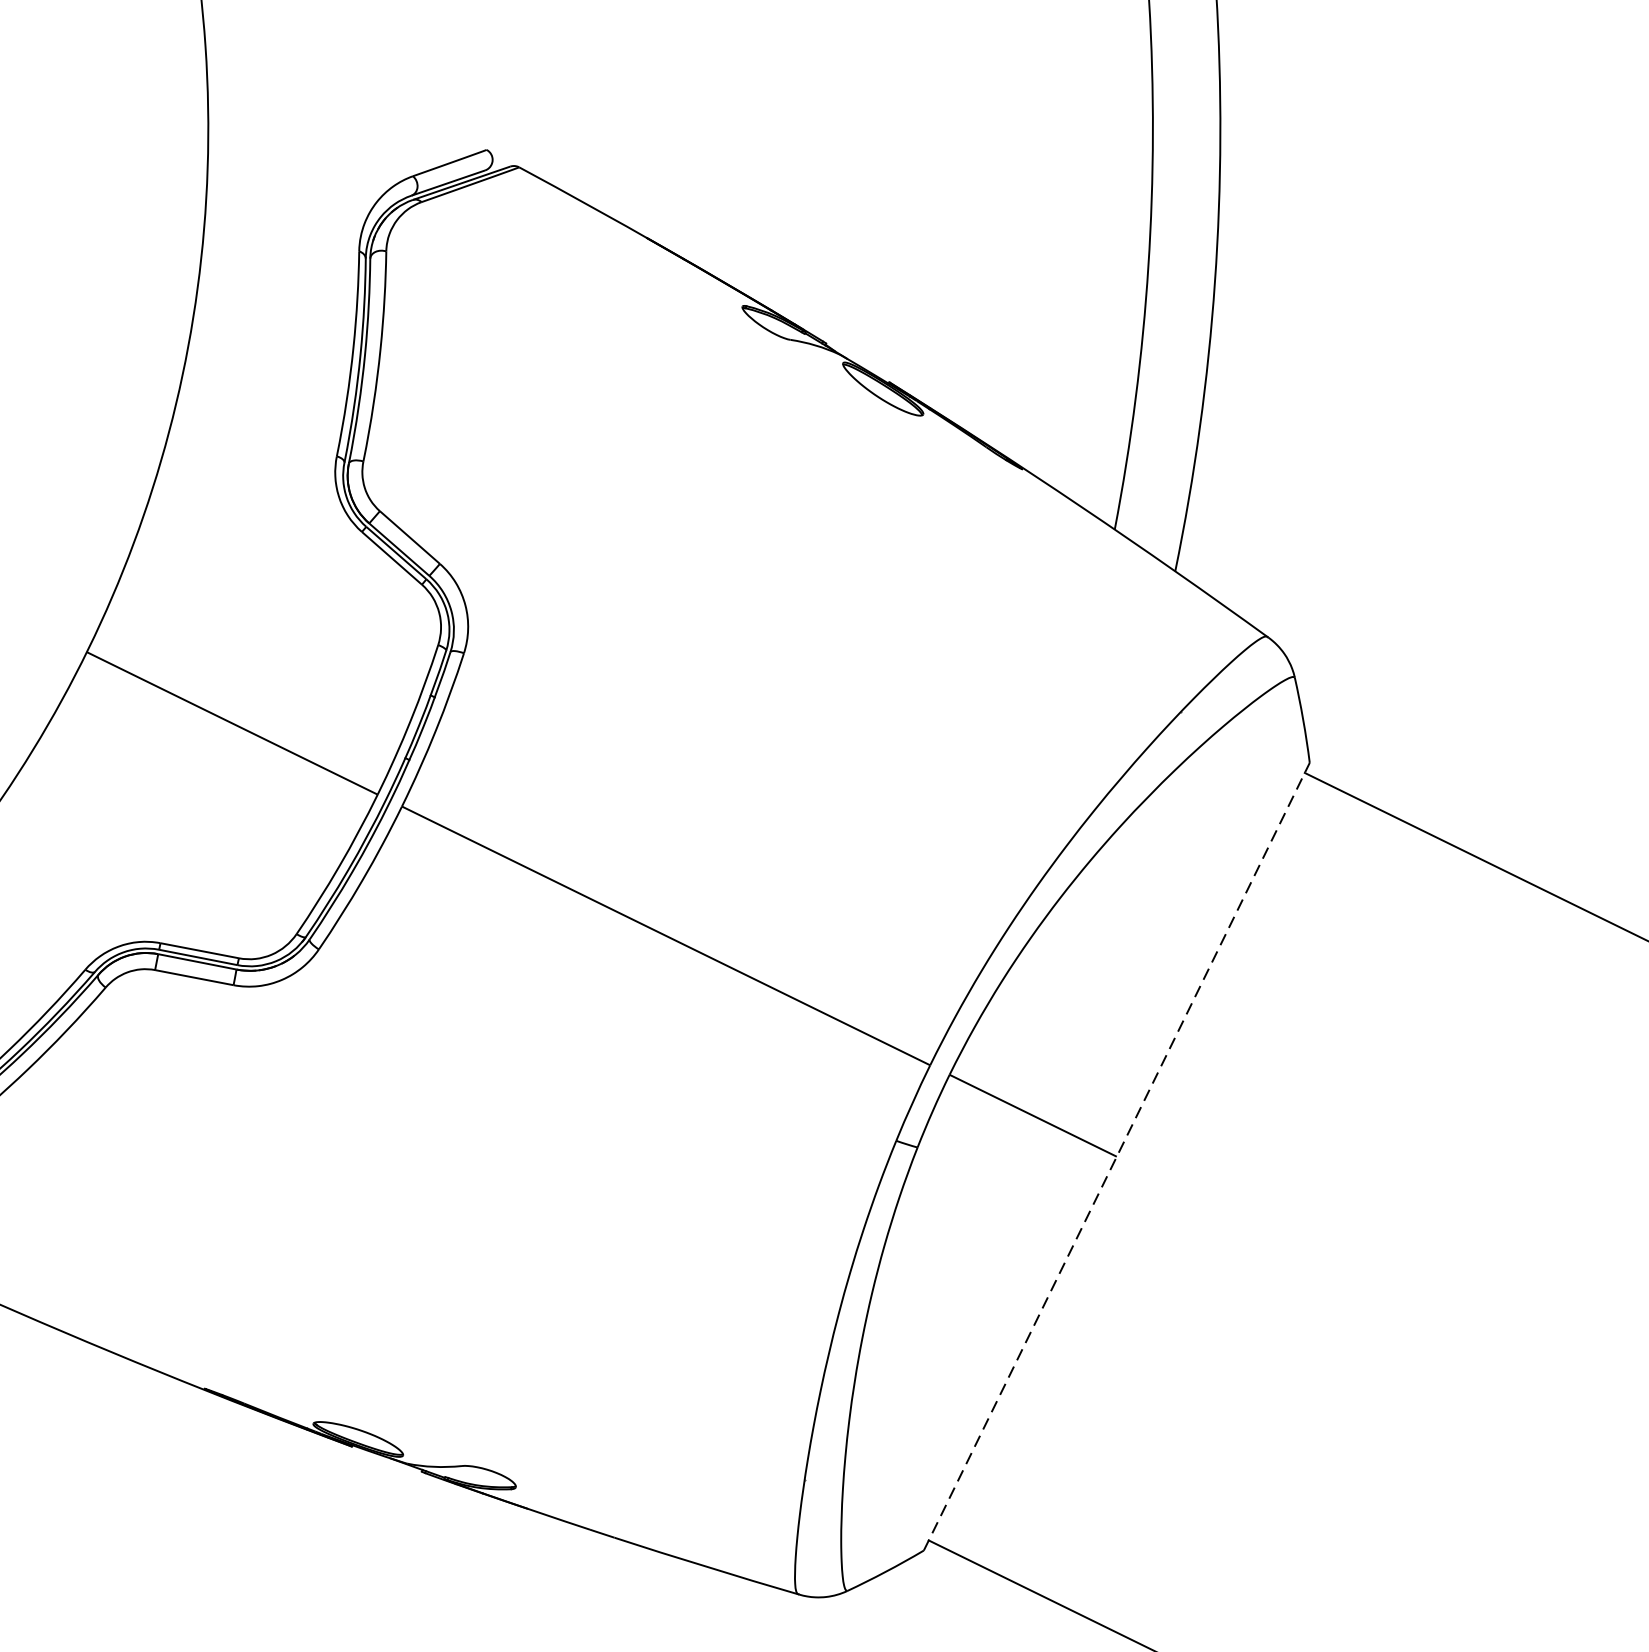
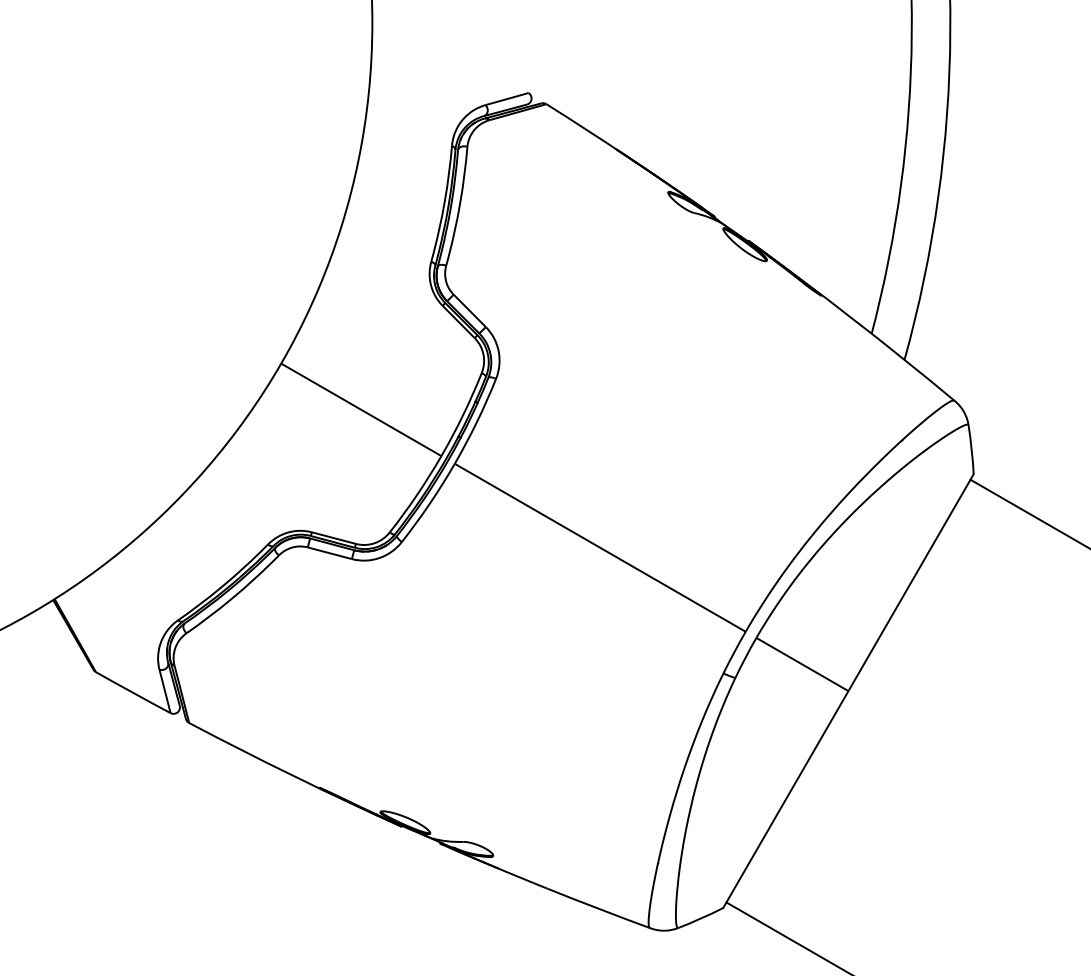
line: (1116, 1155) -> (848, 690), dashed -> solid

